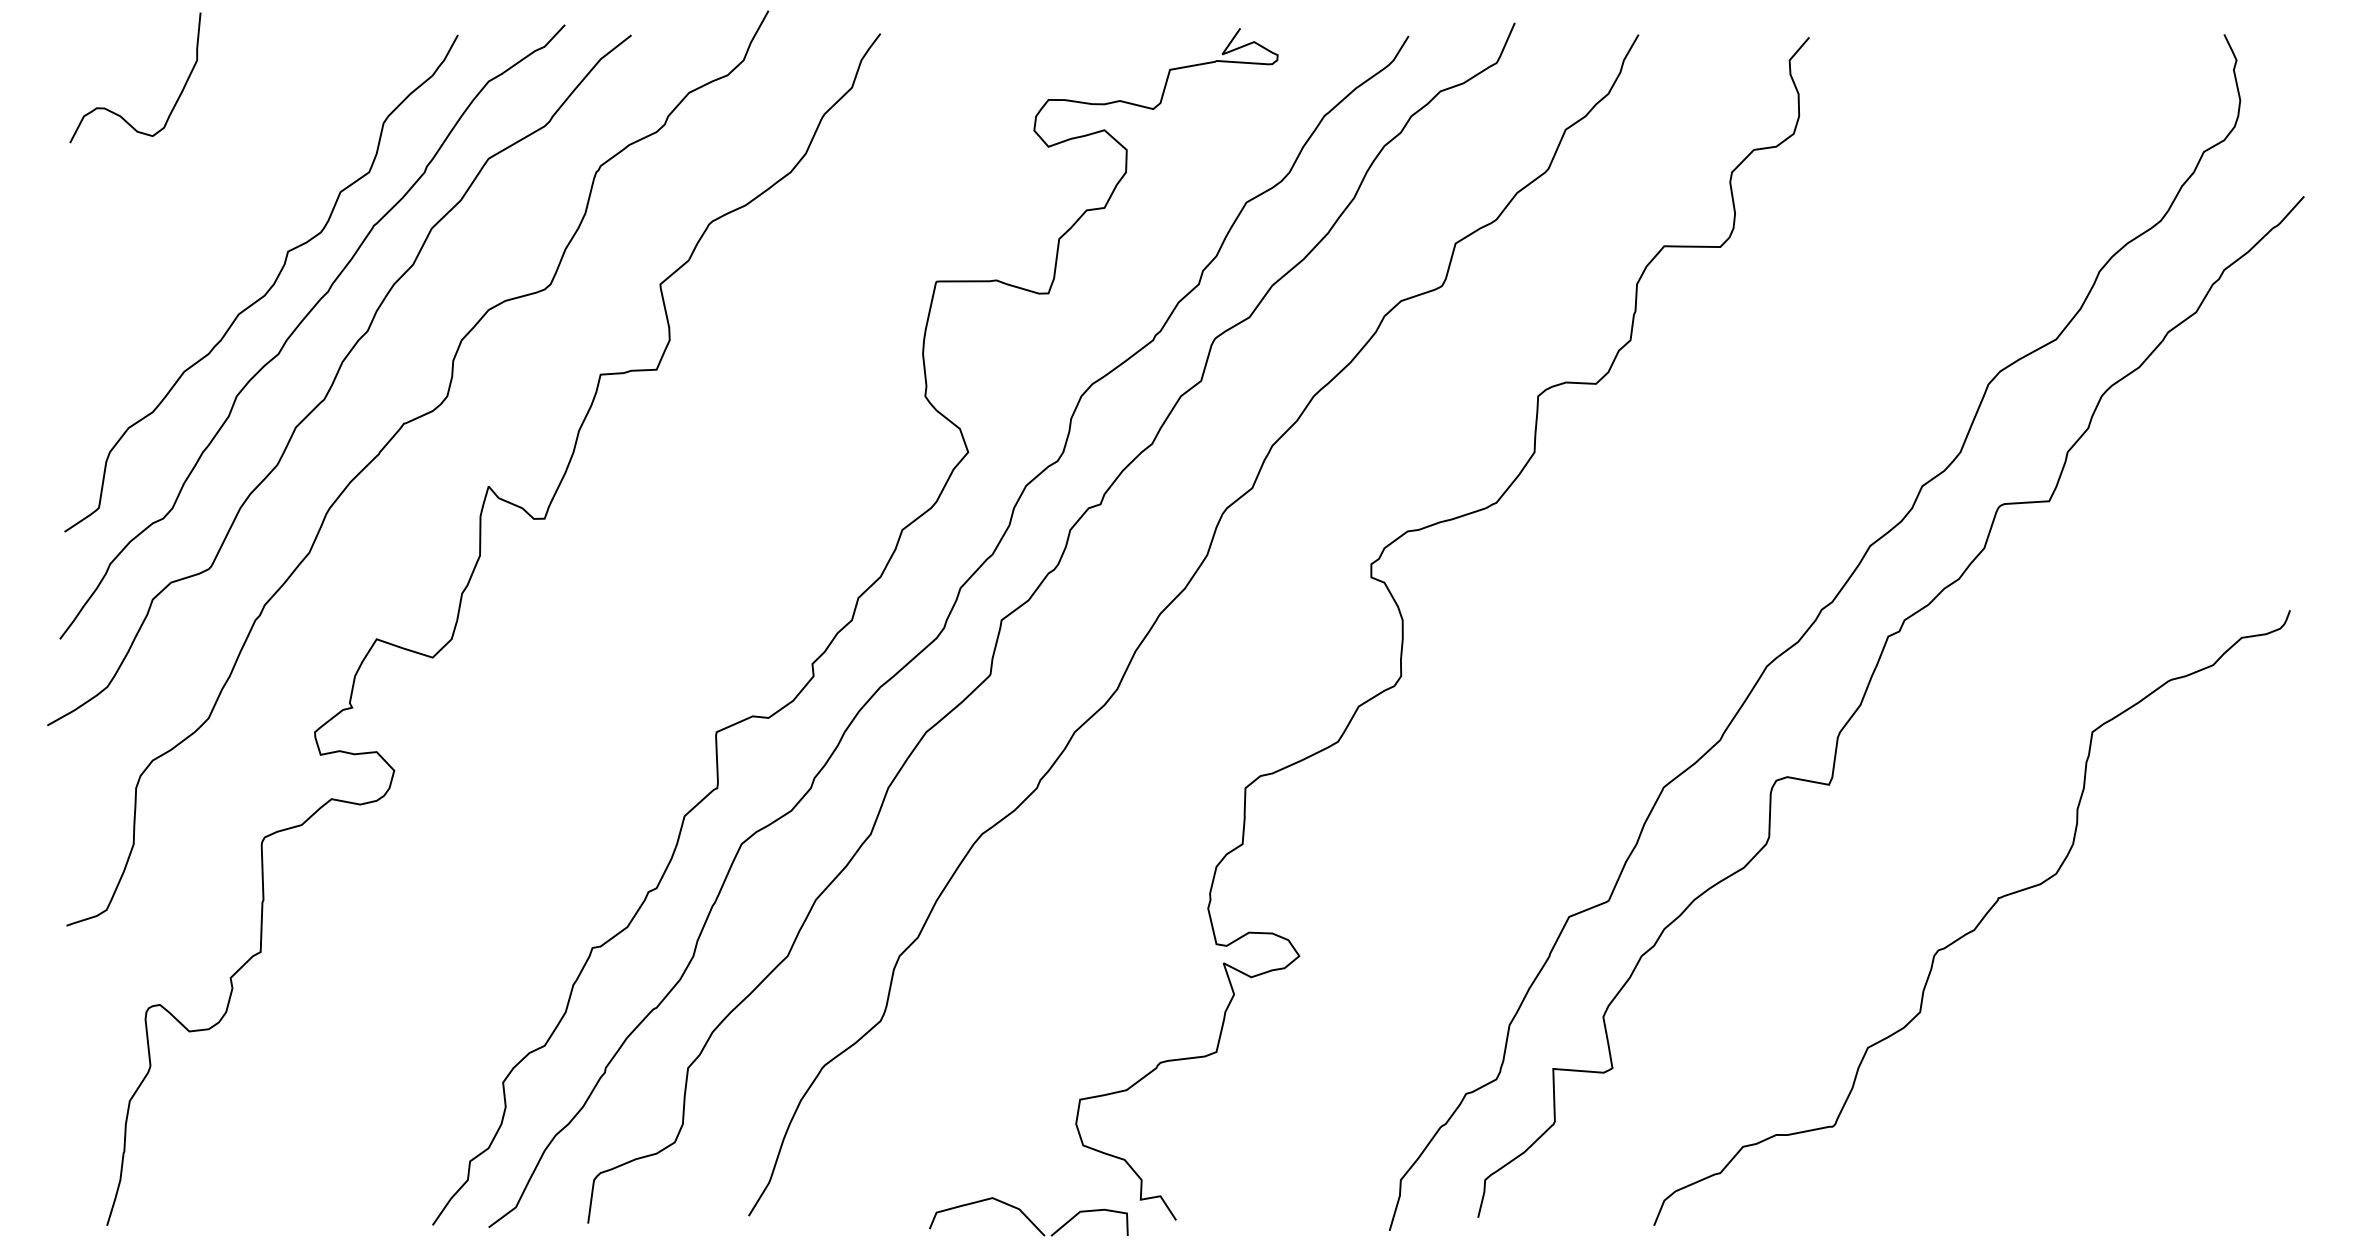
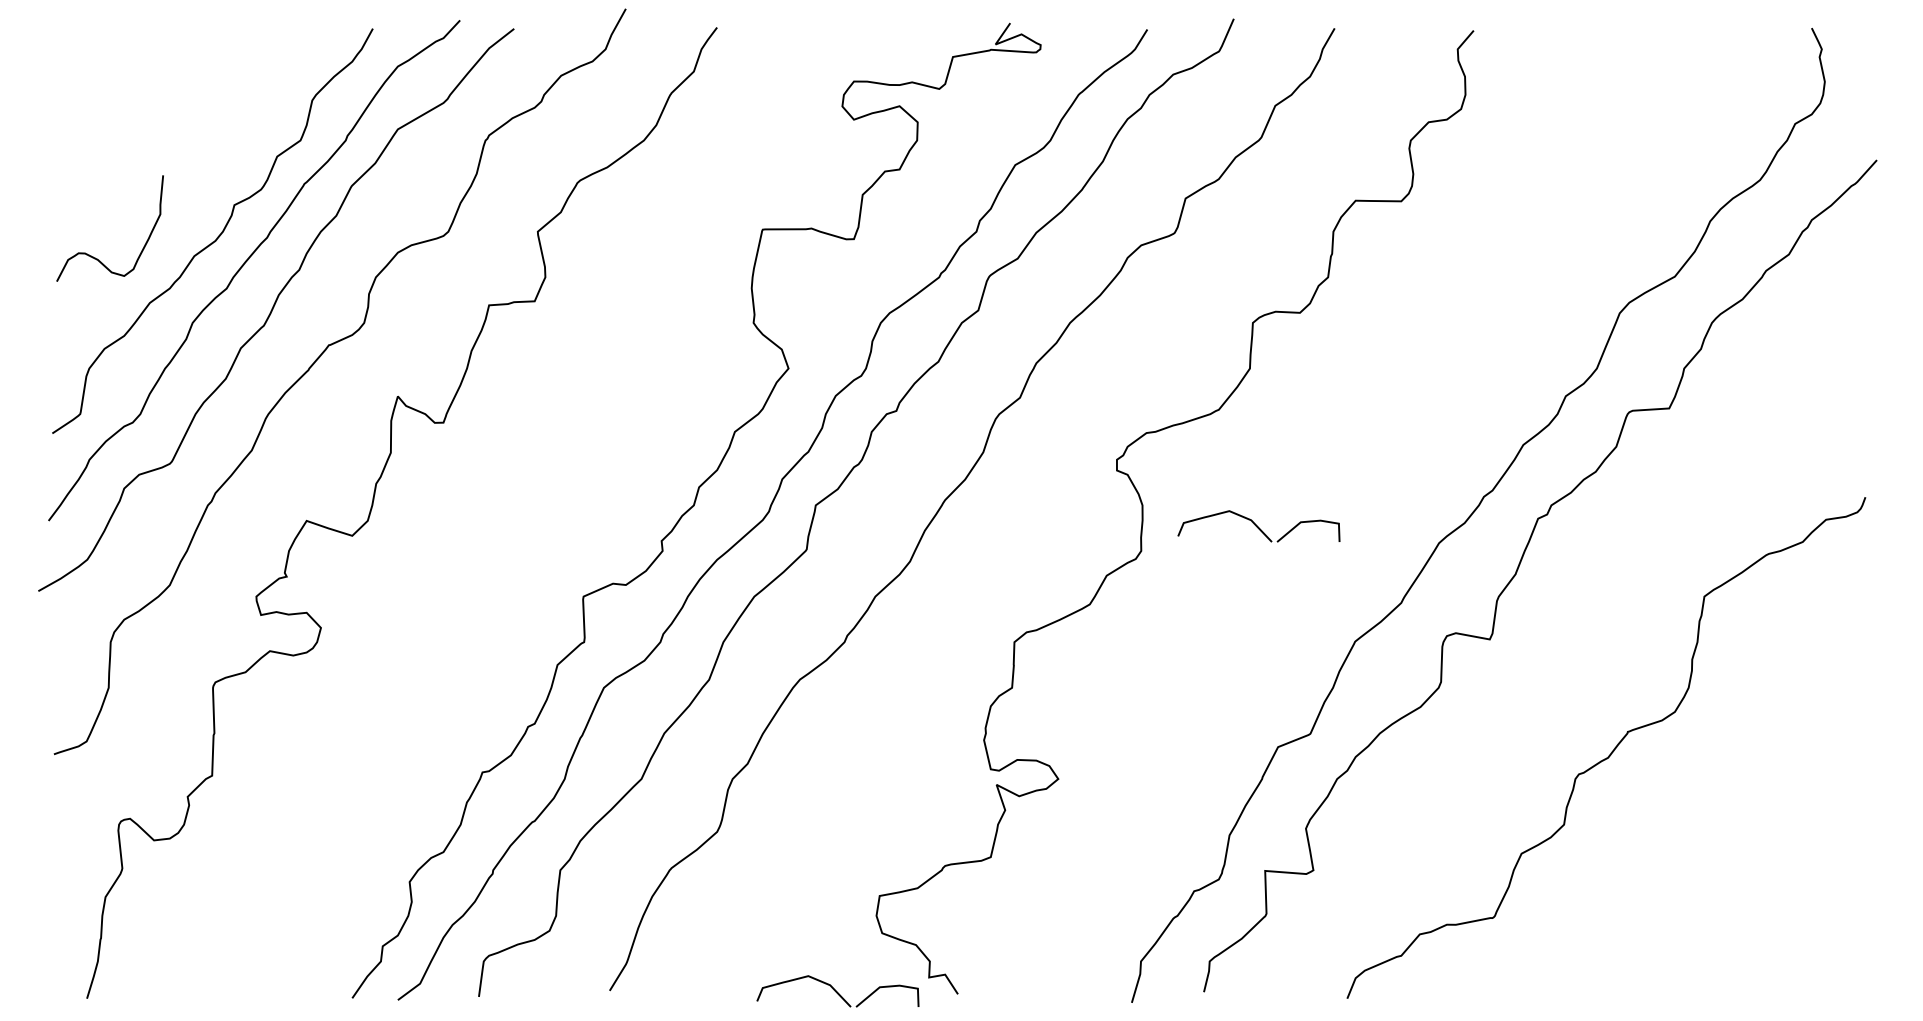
curve: (117, 113) -> (95, 257), moved
part: (1545, 646) -> (1258, 526), added

